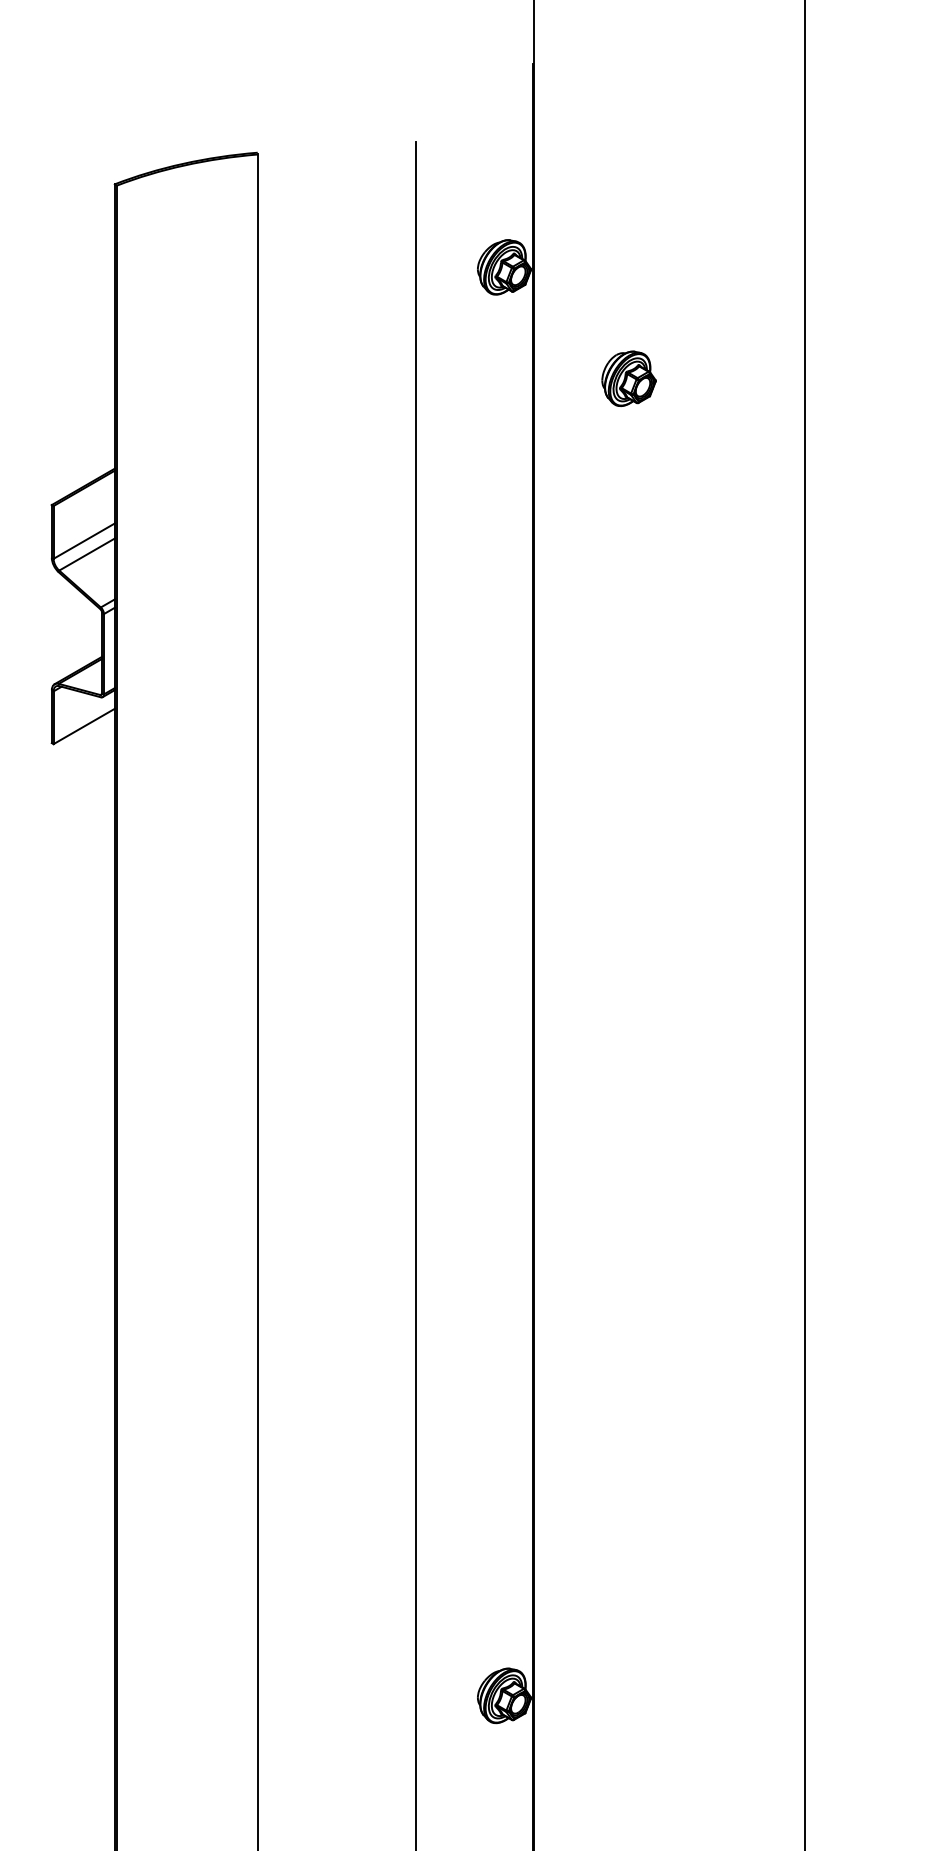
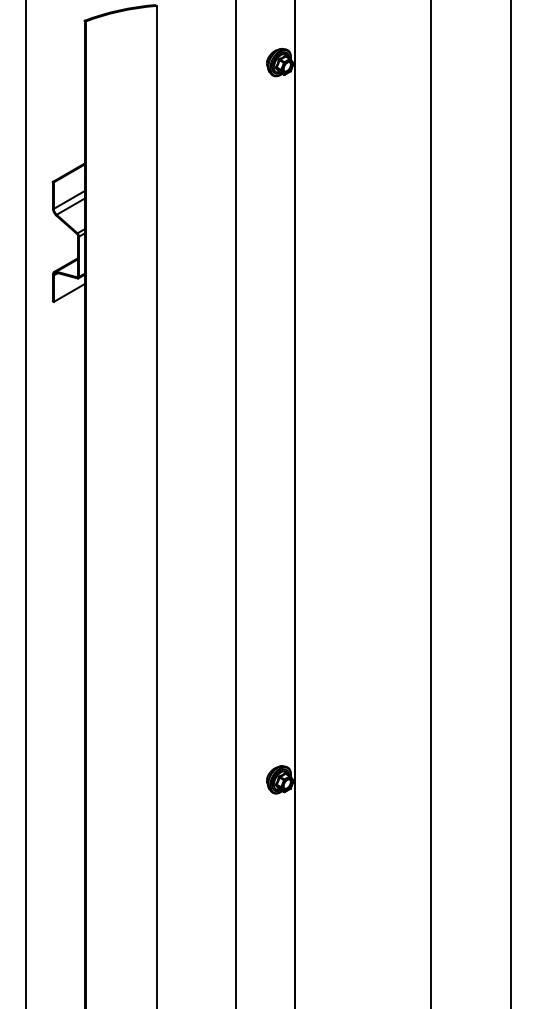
part: (628, 378) -> (342, 118), removed

